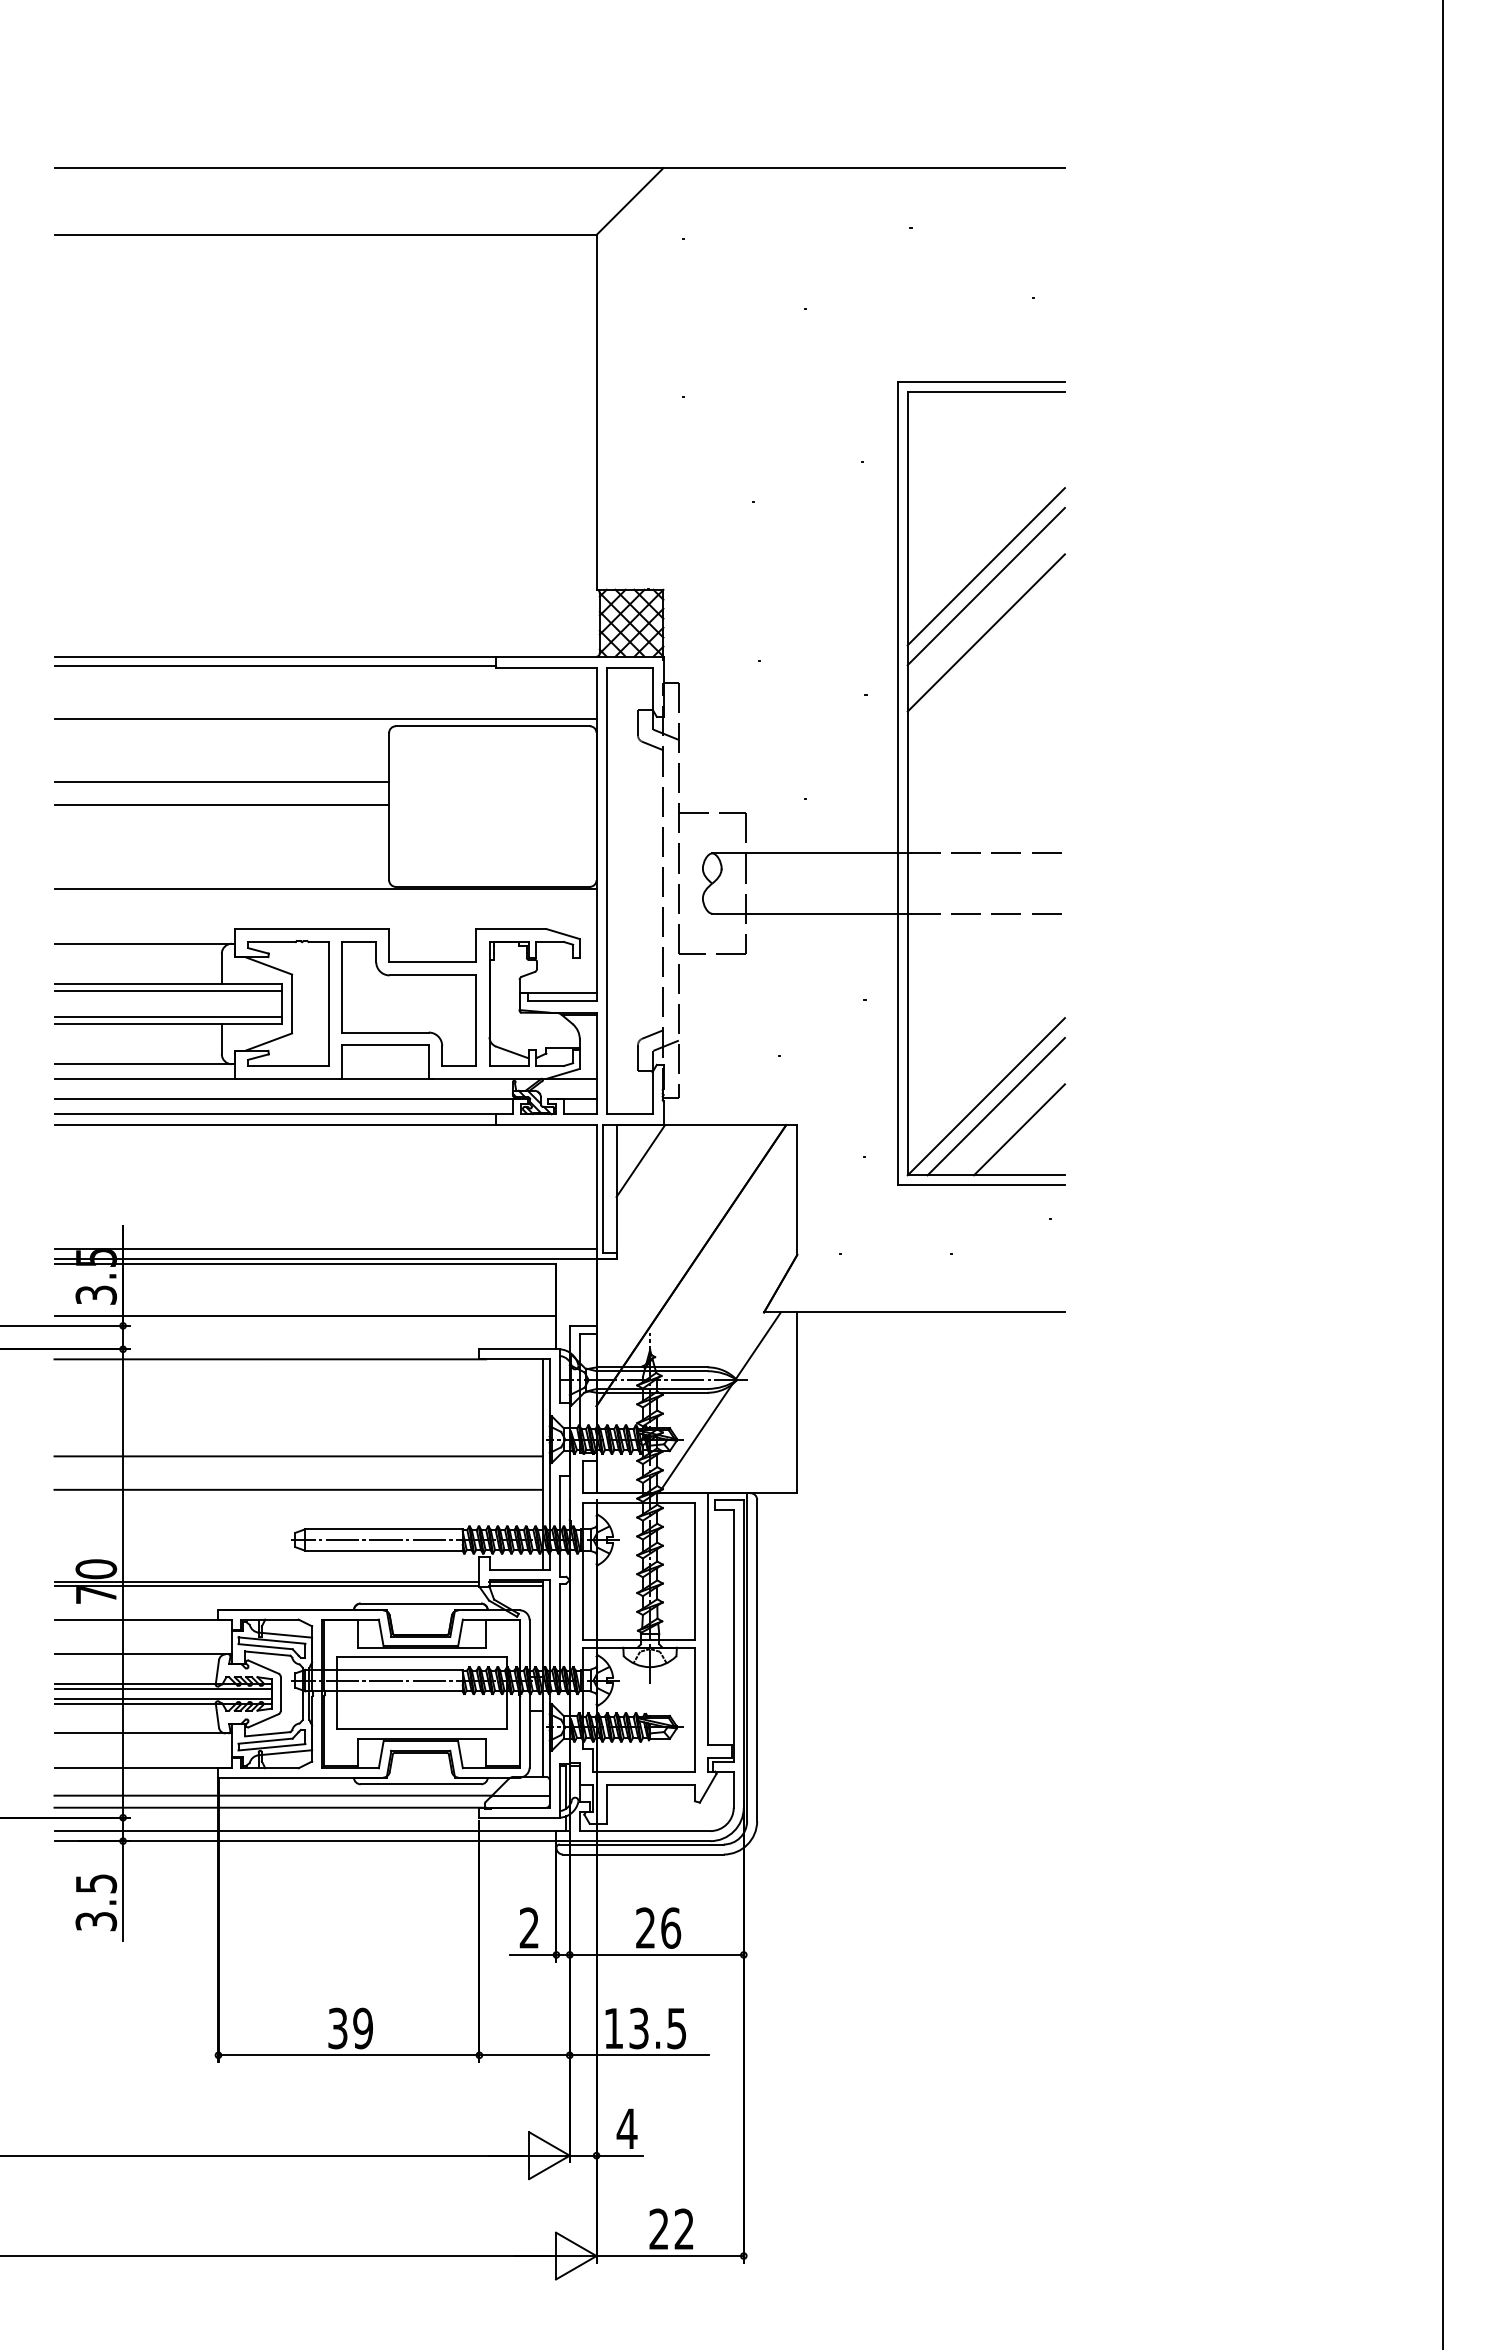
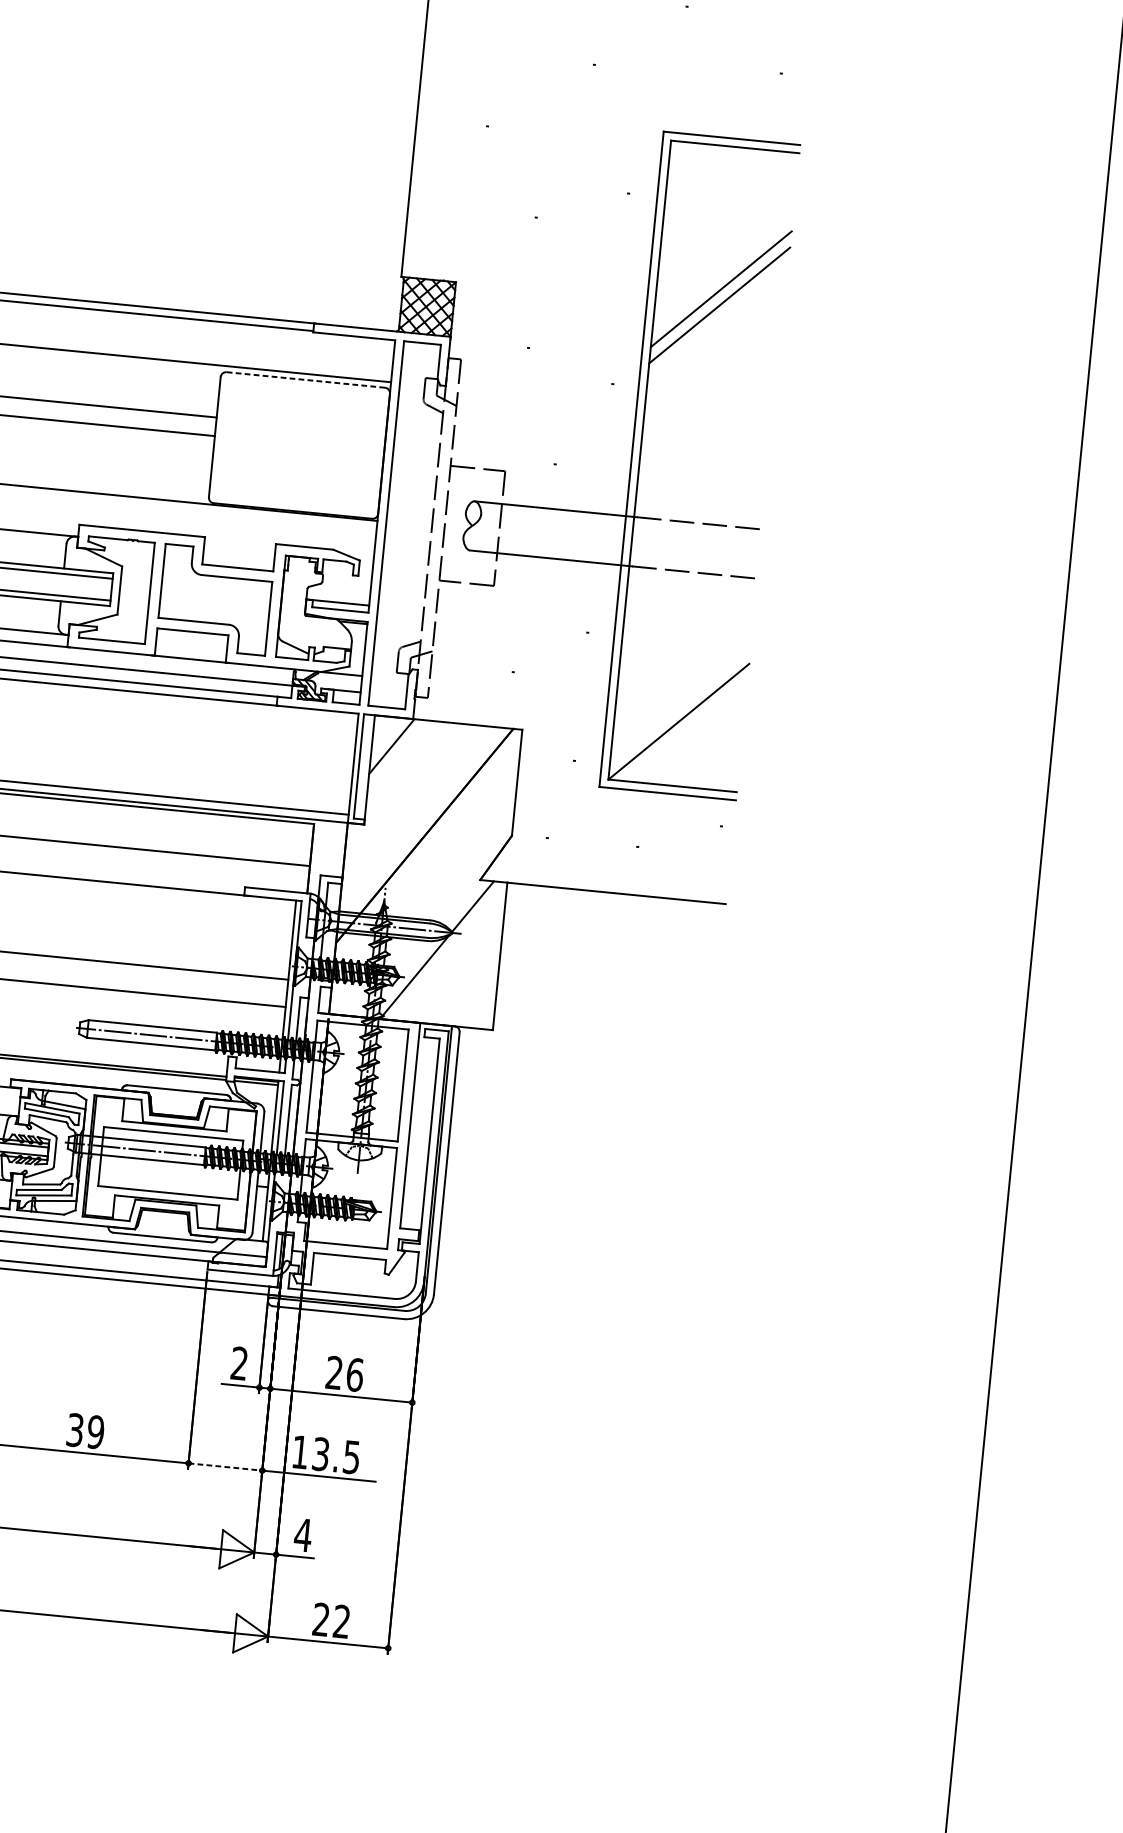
line: (985, 632) -> (715, 342), removed
line: (492, 726) -> (305, 380), solid -> dashed
line: (995, 1106) -> (685, 730), removed
line: (1019, 1129) -> (703, 751), removed
line: (525, 2055) -> (226, 1467), solid -> dashed

